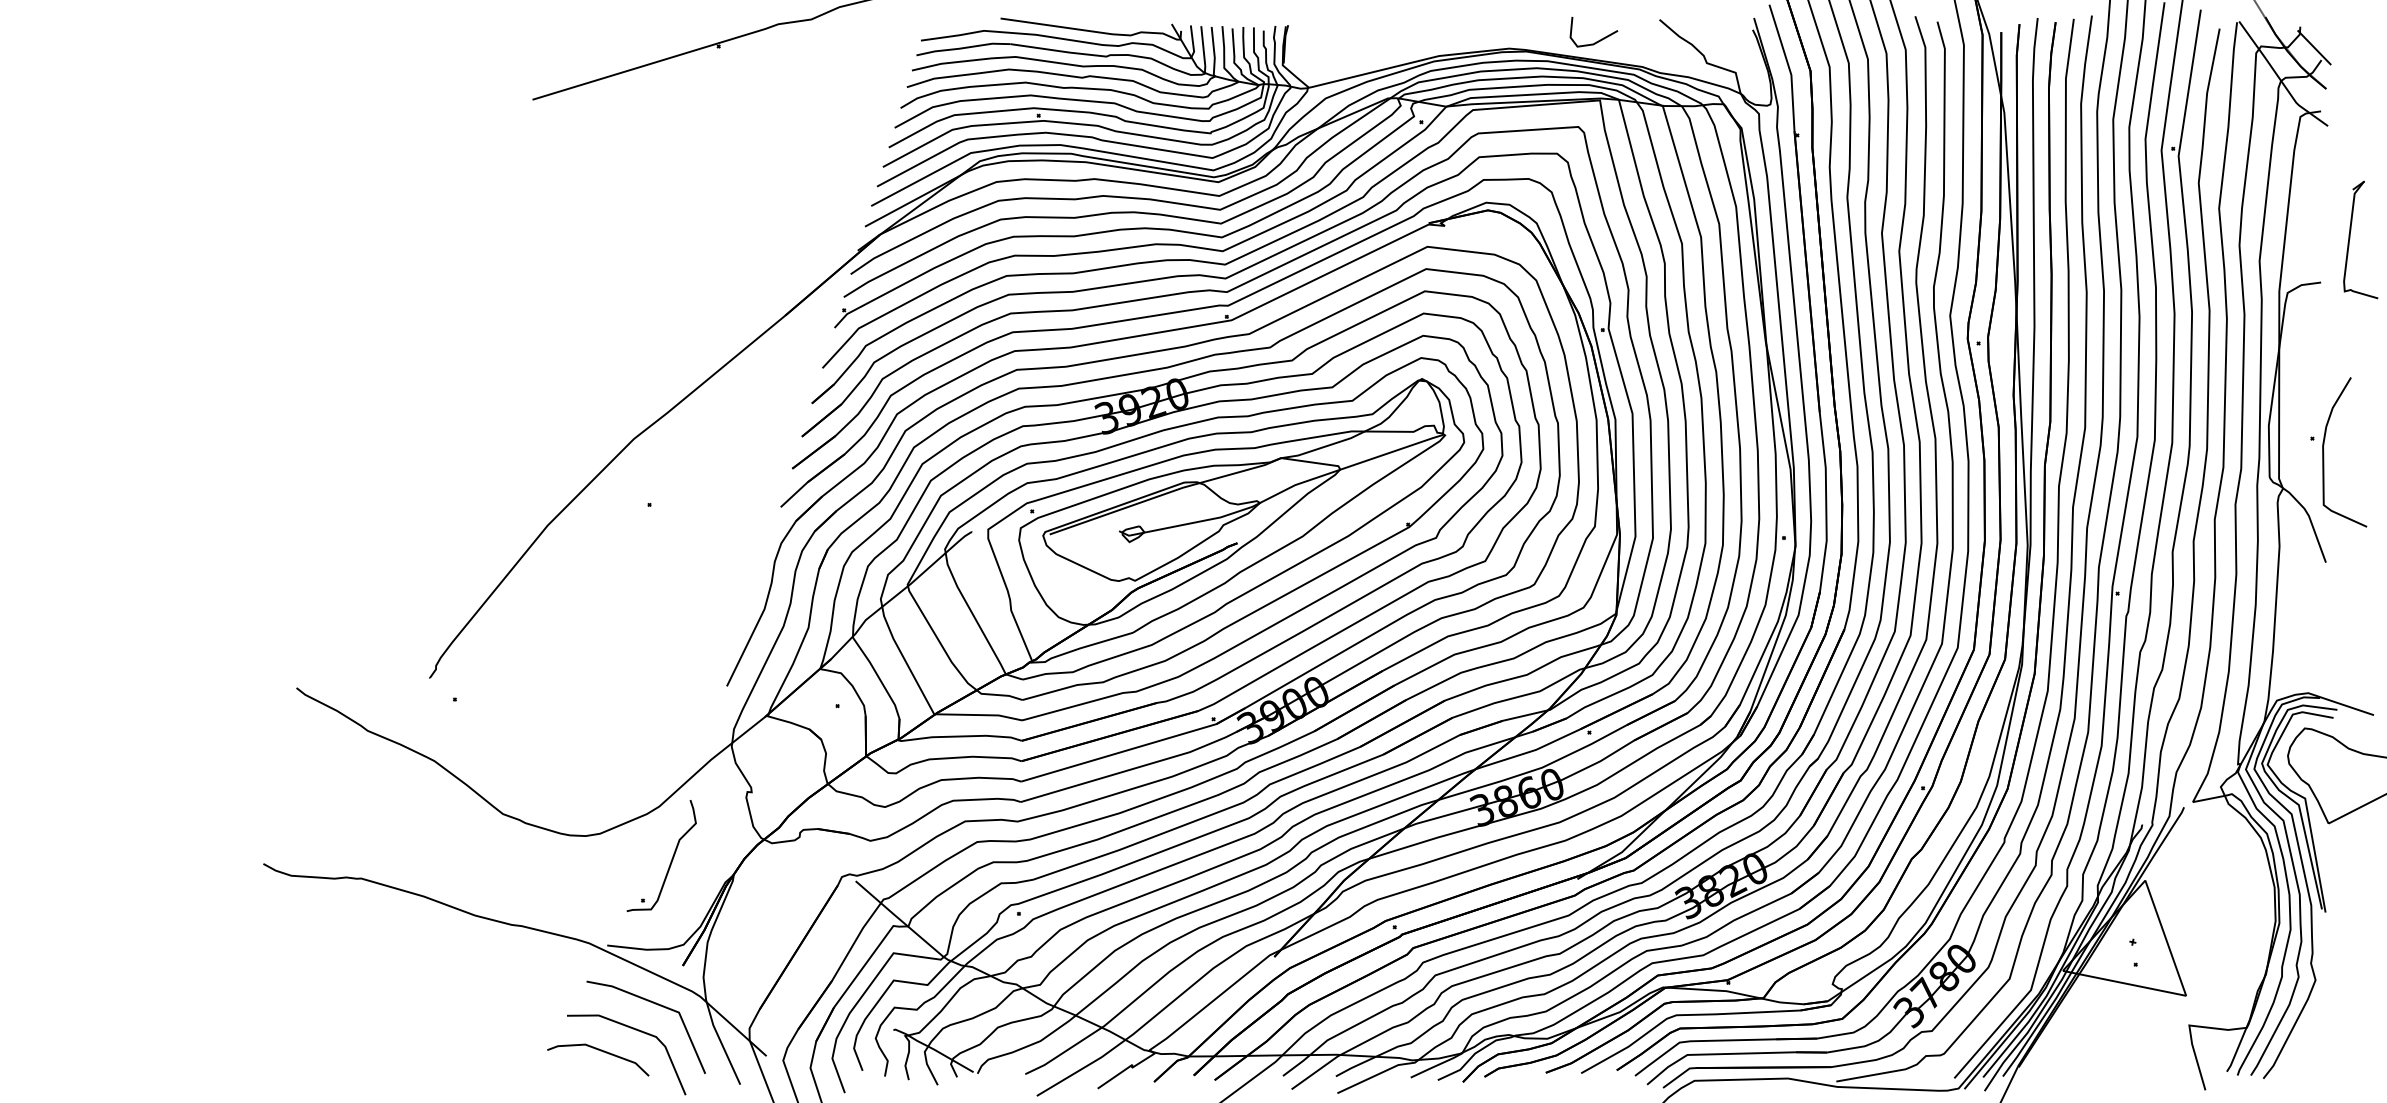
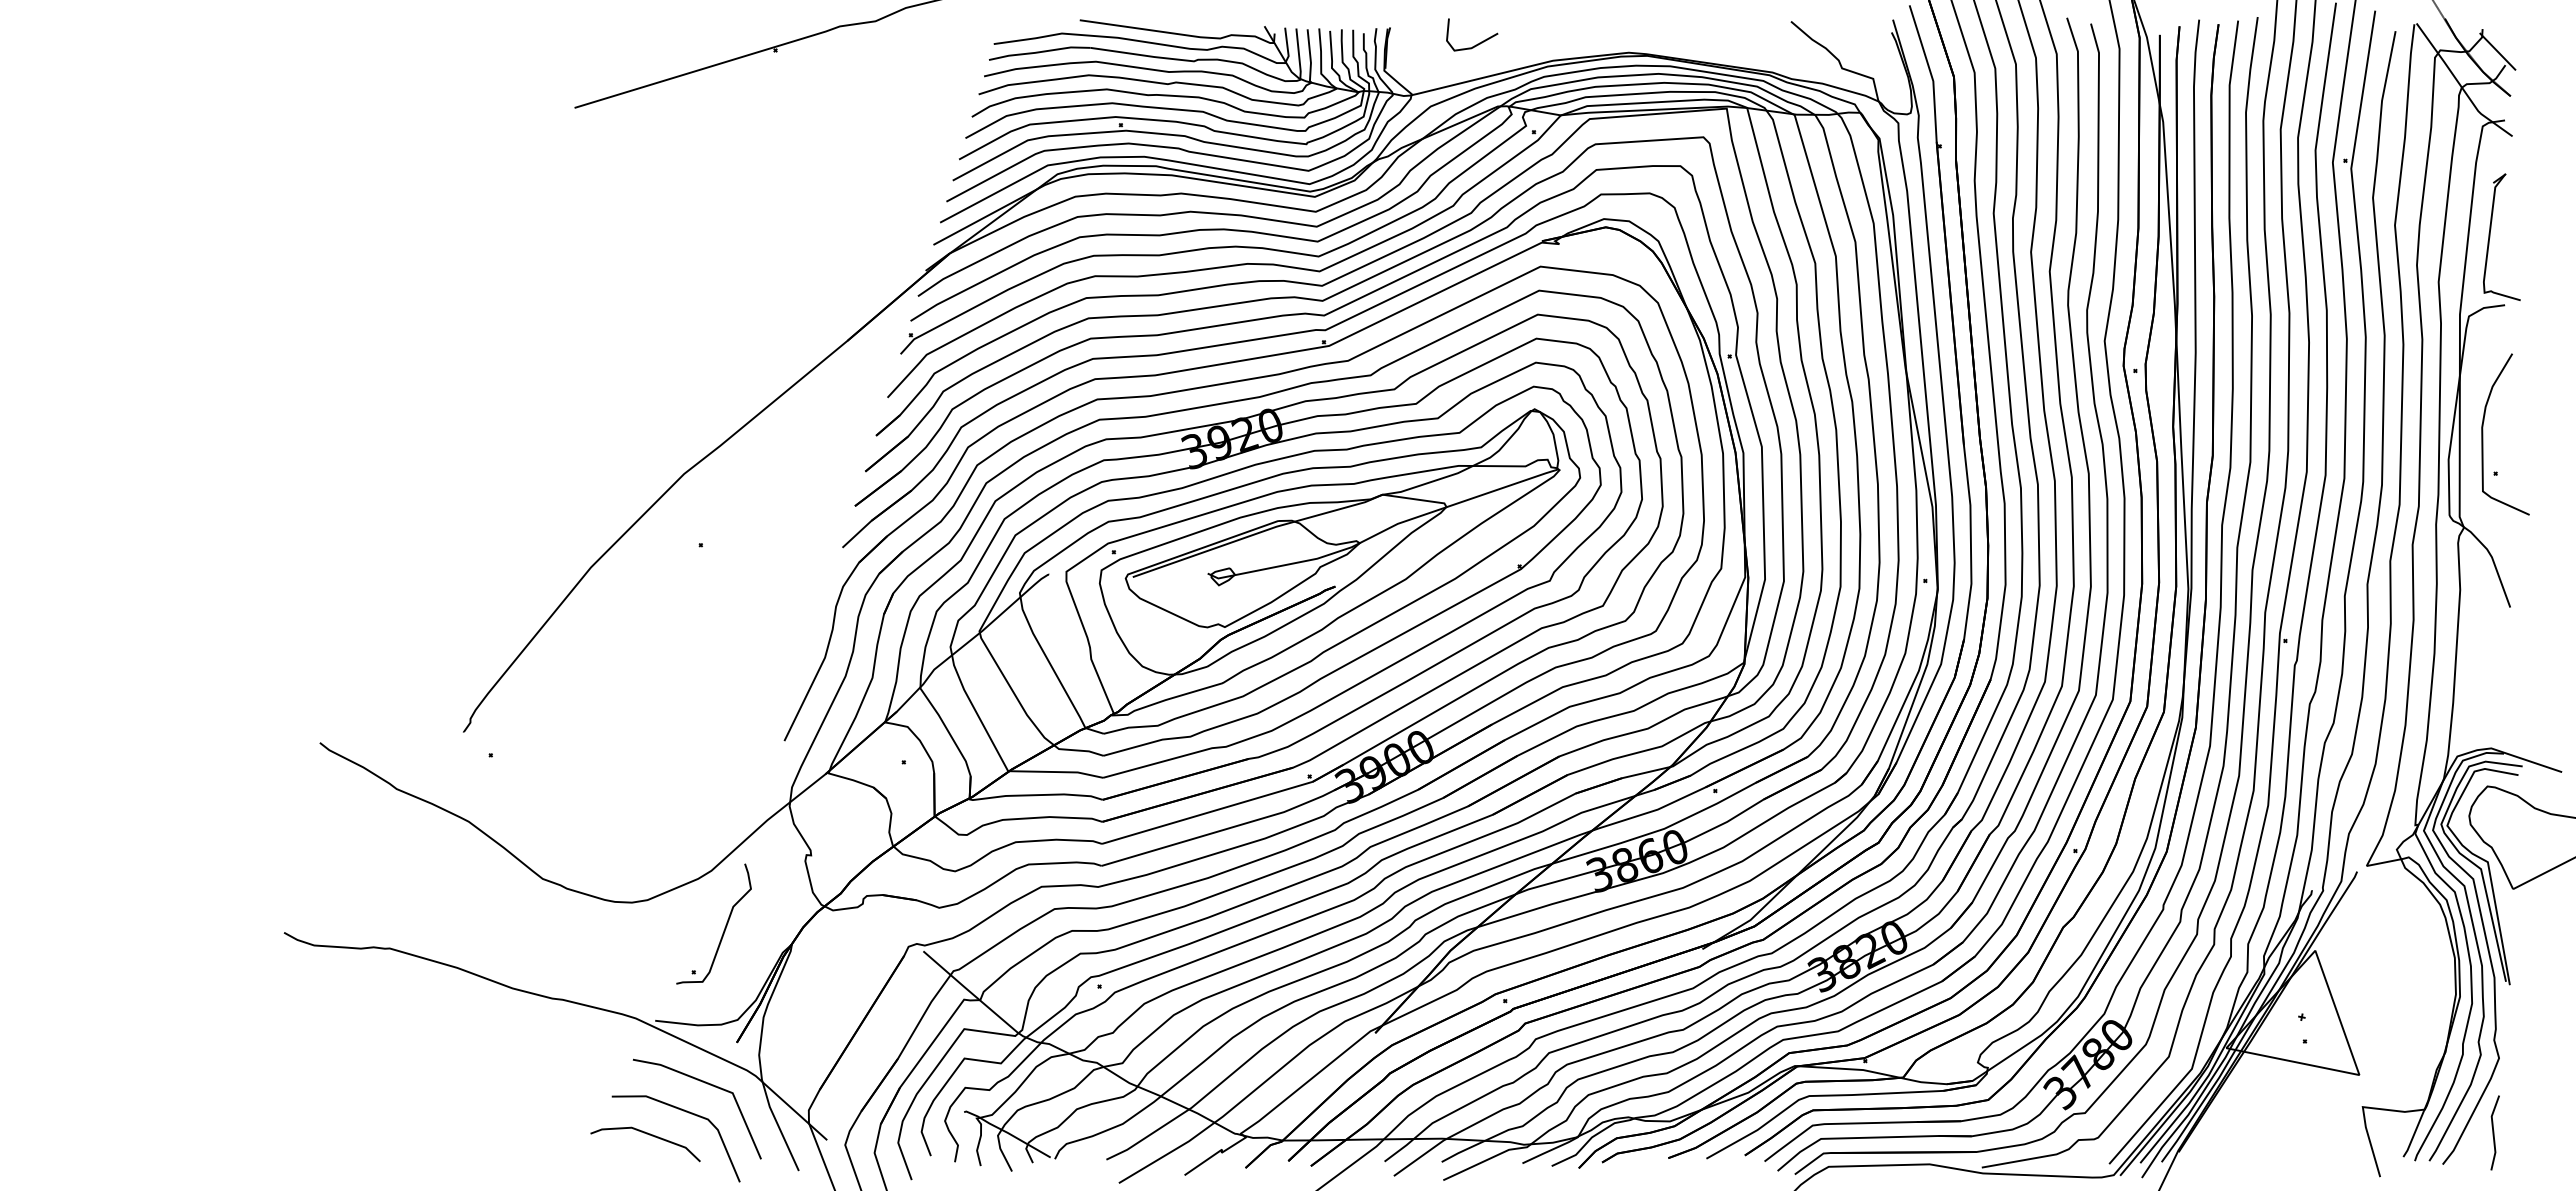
line: (1598, 40) -> (1477, 43), moved
part: (2350, 240) -> (2490, 237), moved
curve: (2324, 452) -> (2483, 434), moved
line: (2311, 1049) -> (2494, 1132), added

